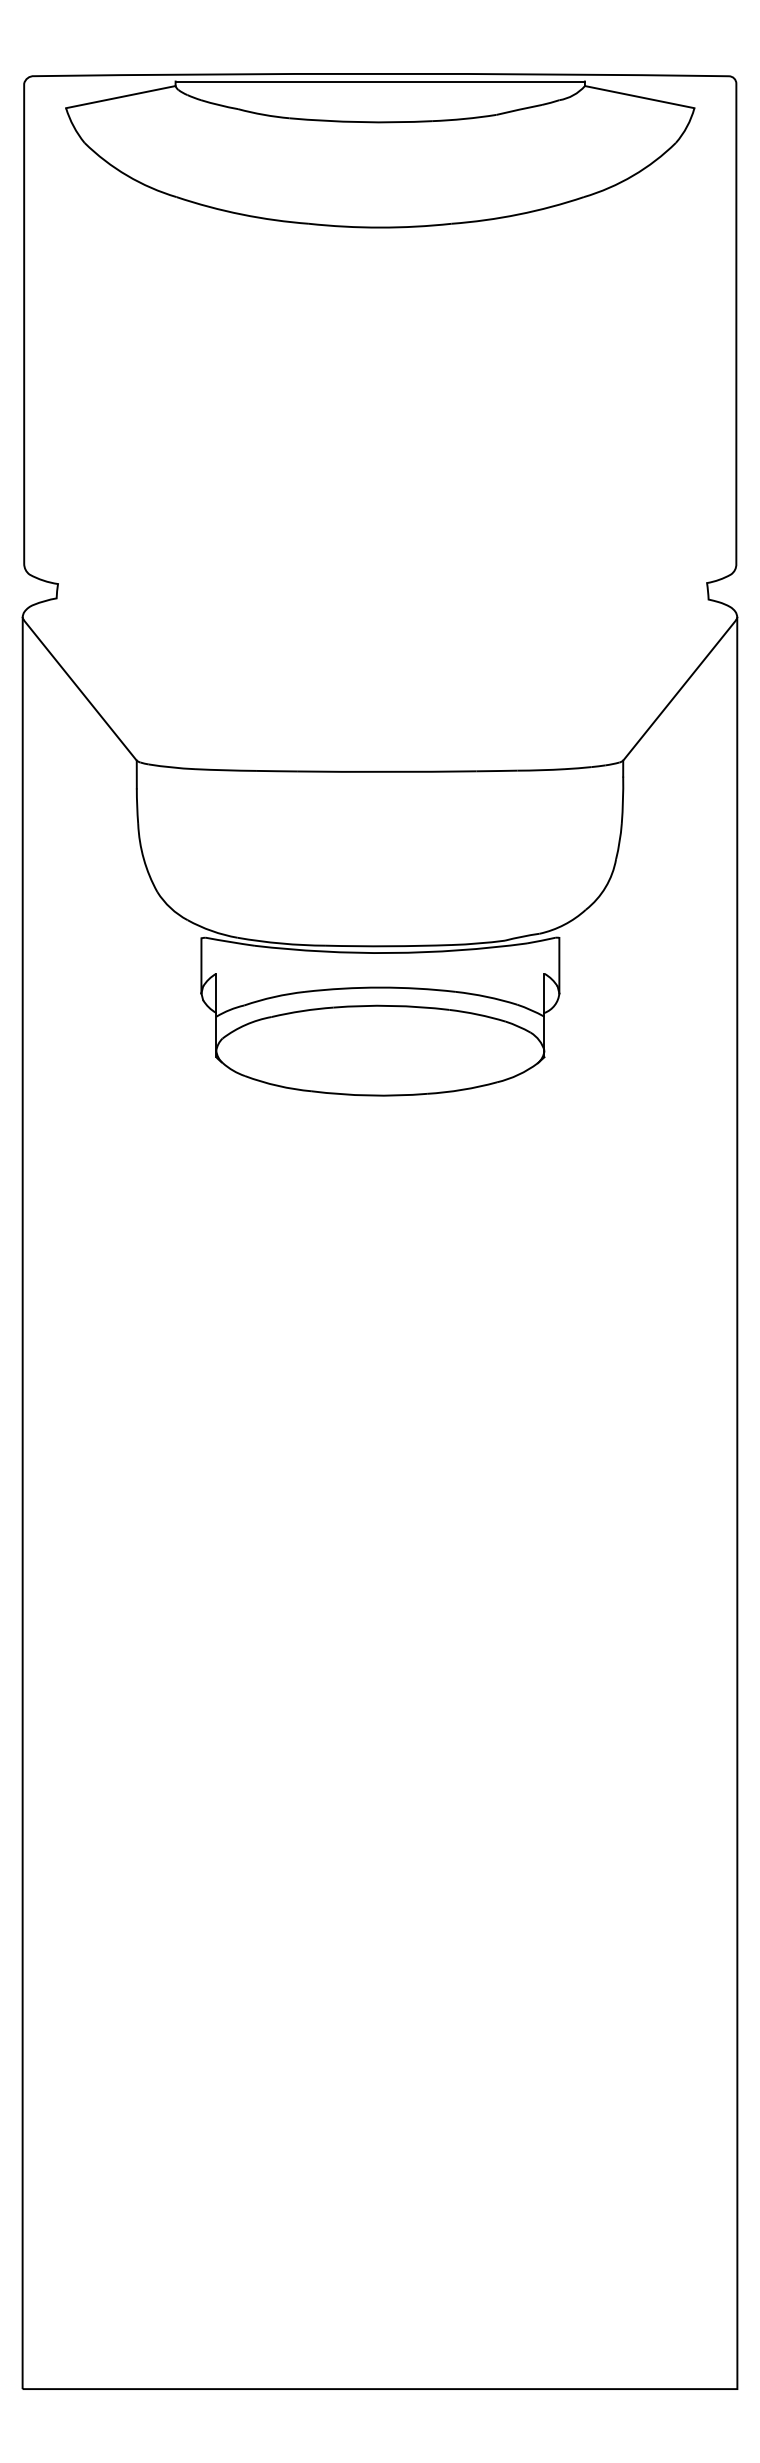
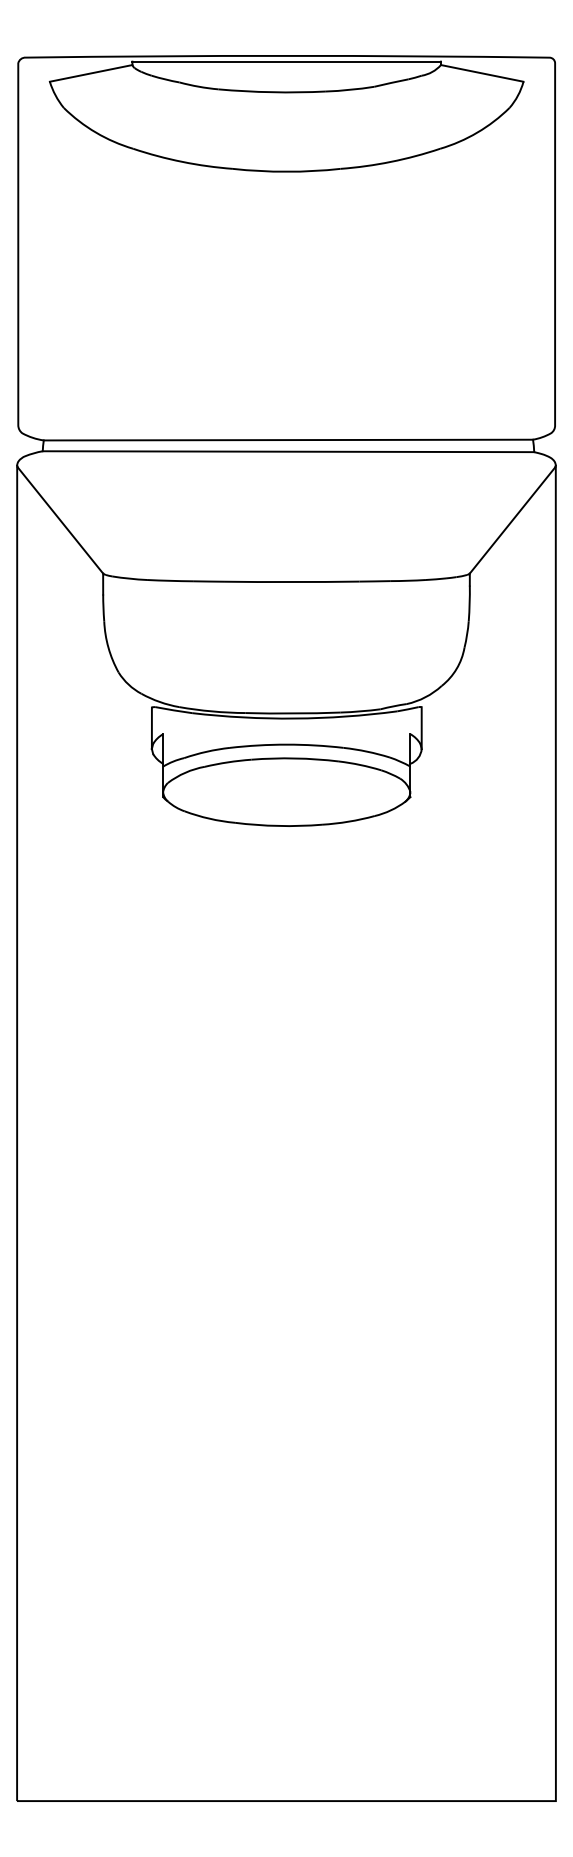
line: (382, 583) -> (288, 440), added
line: (382, 598) -> (288, 451), added

